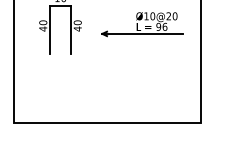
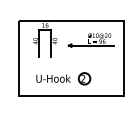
part: (92, 92) -> (63, 78), added

